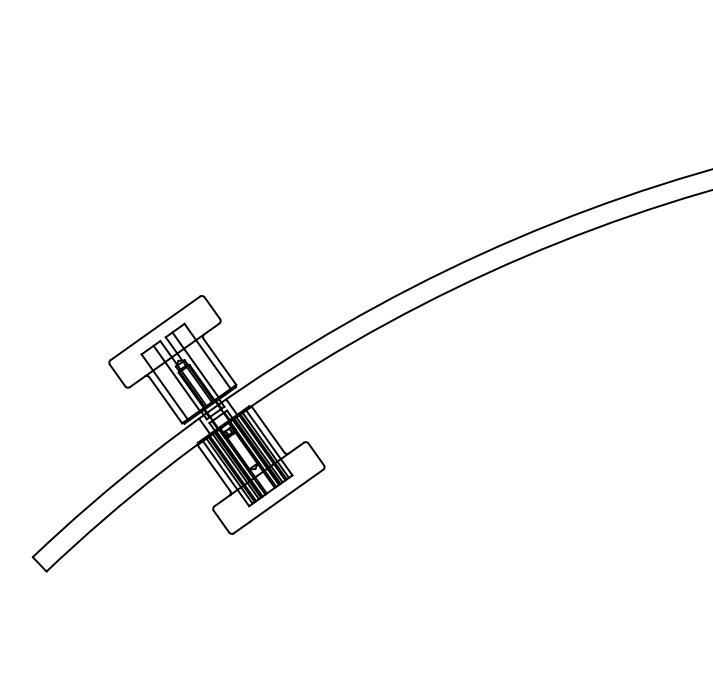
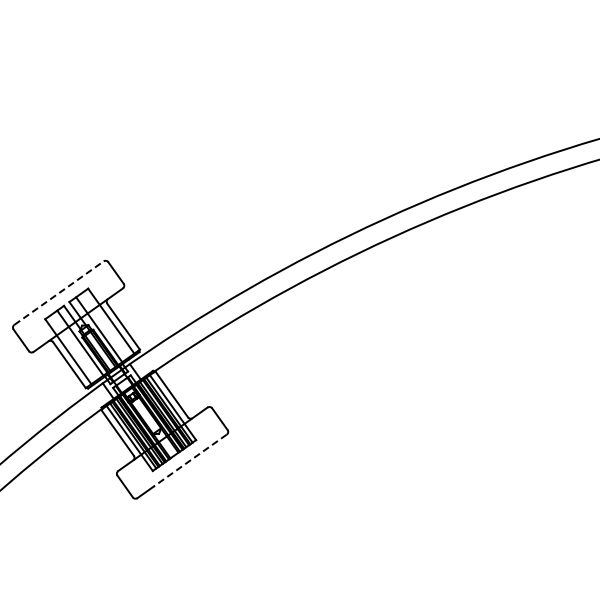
line: (155, 328) -> (59, 293), solid -> dashed
line: (285, 496) -> (189, 461), solid -> dashed

